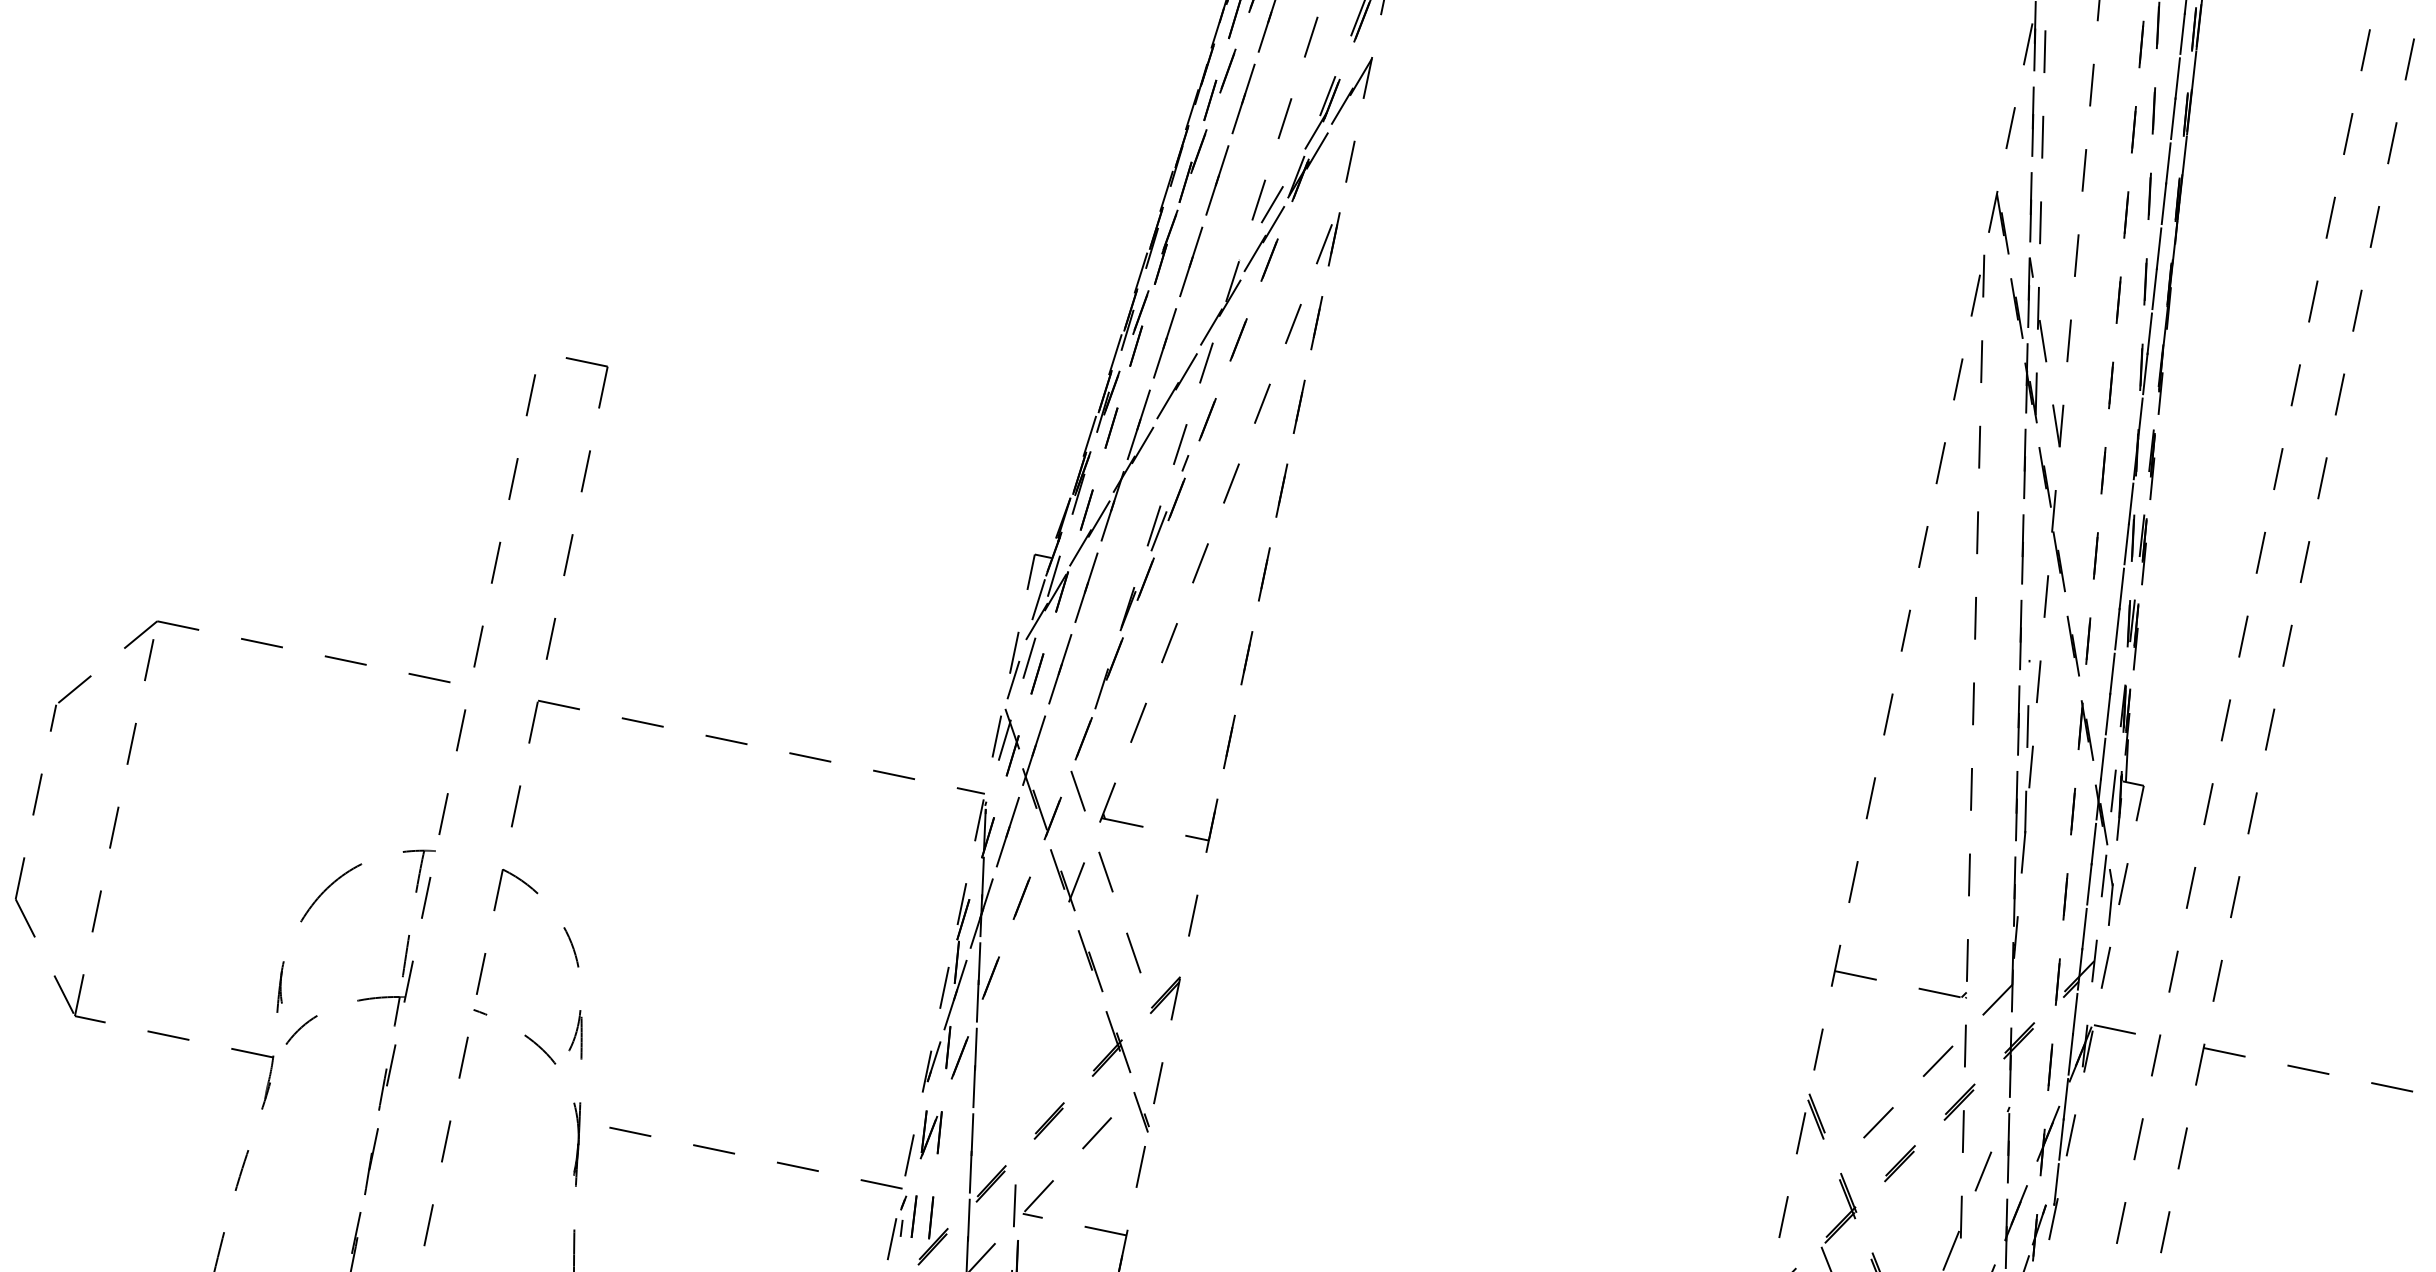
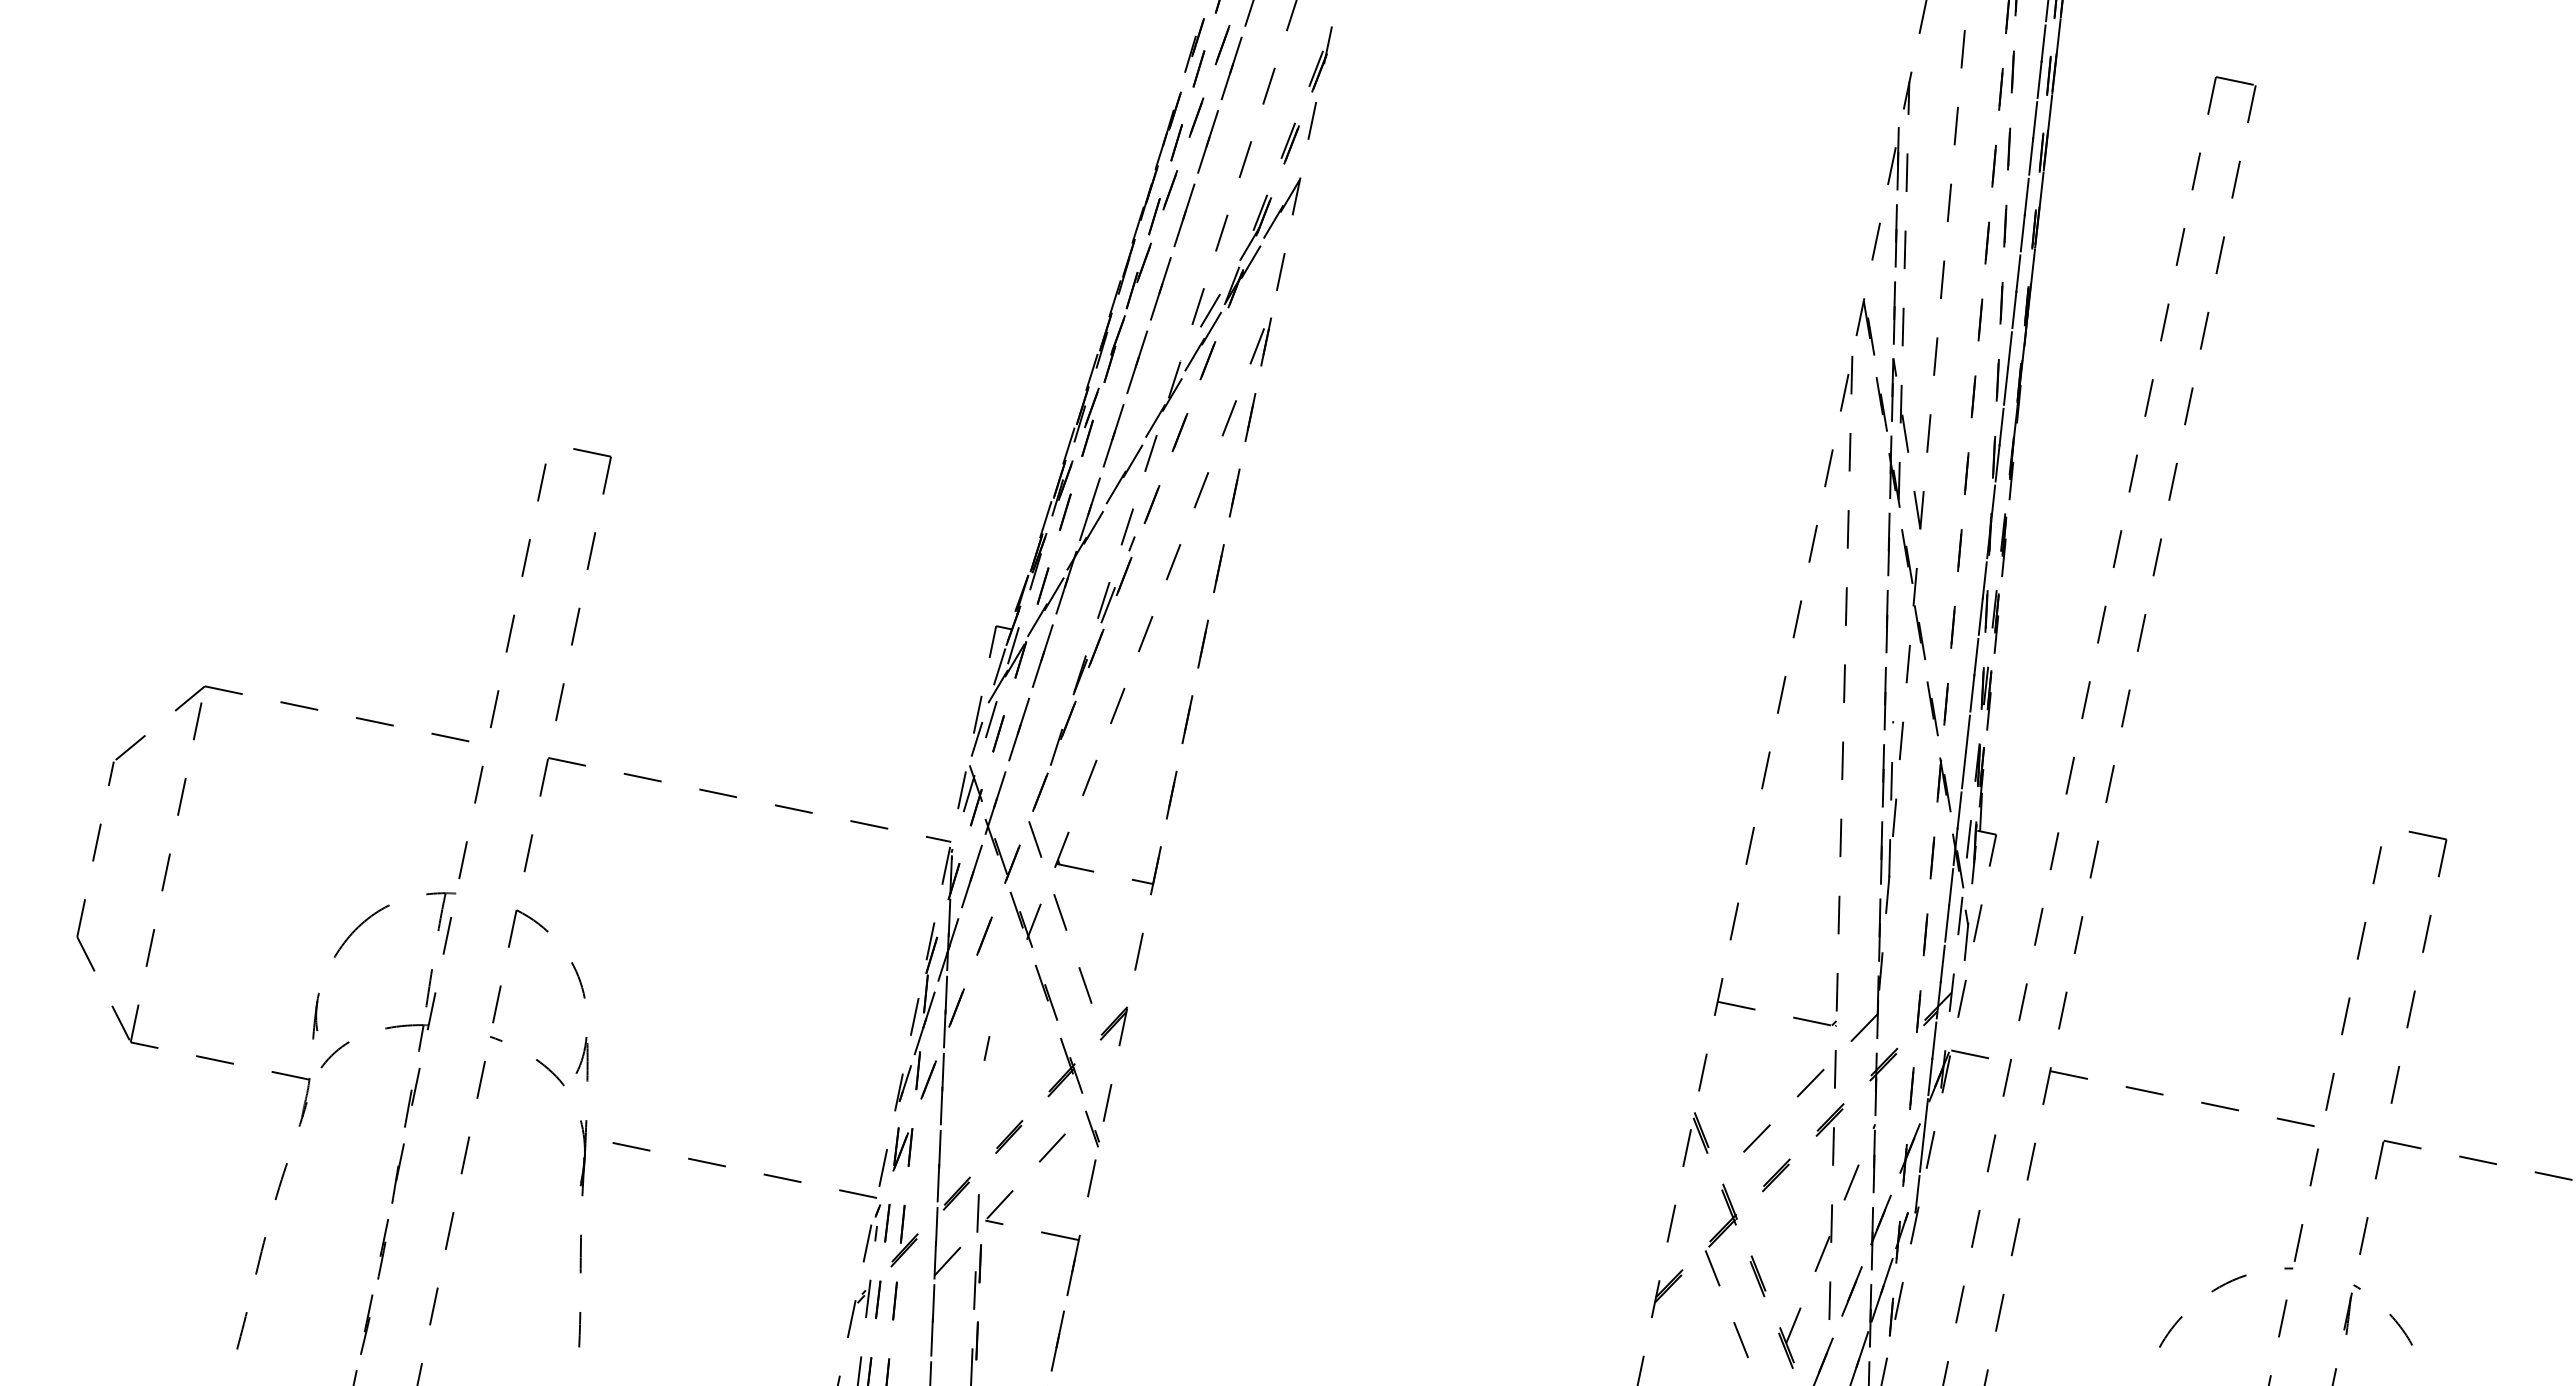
line: (1024, 1022) -> (986, 1048), added

